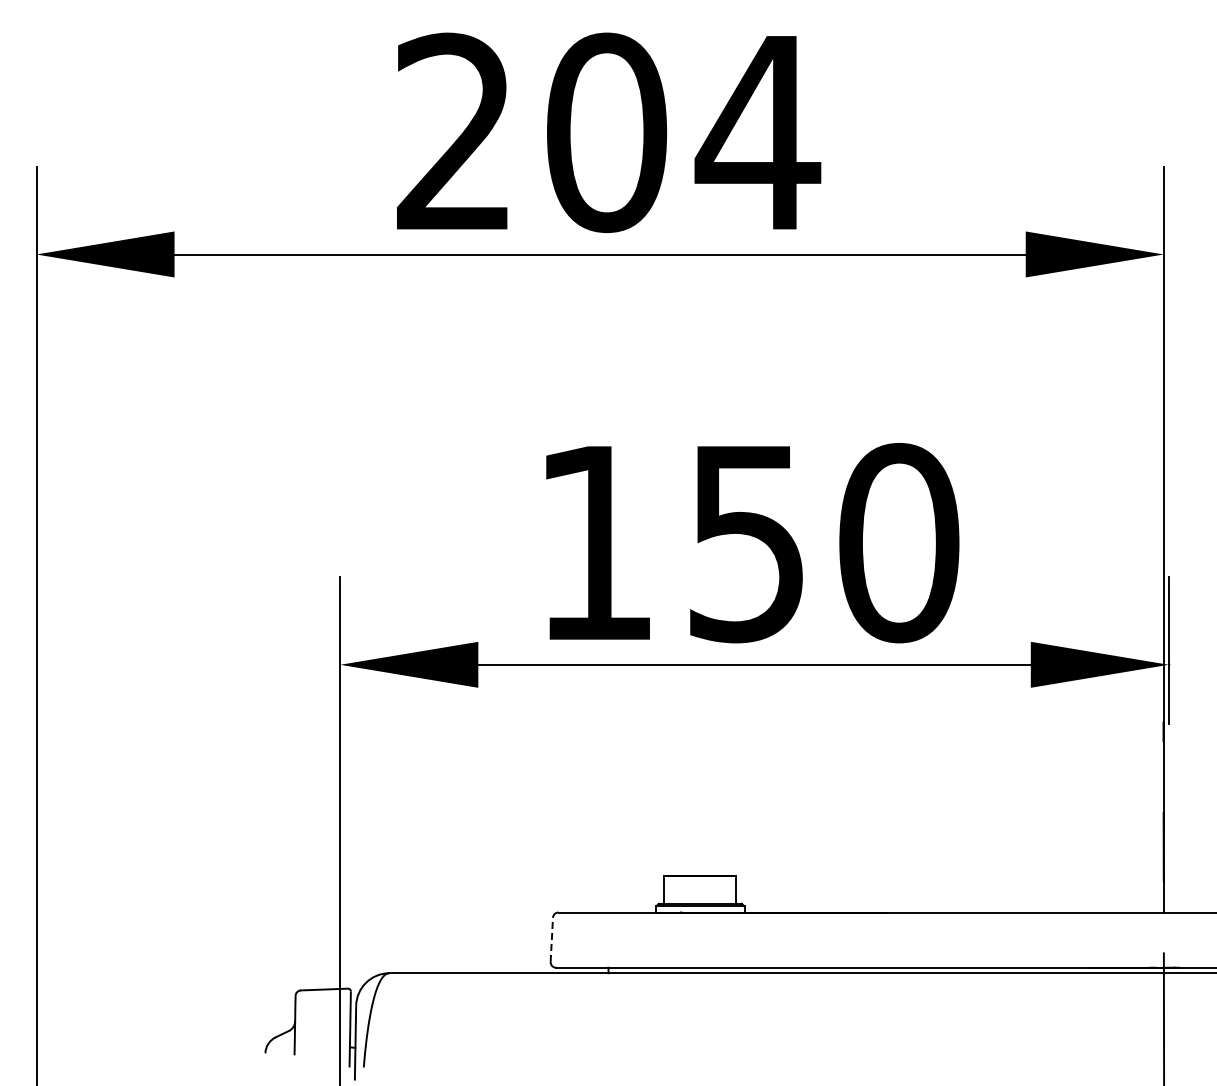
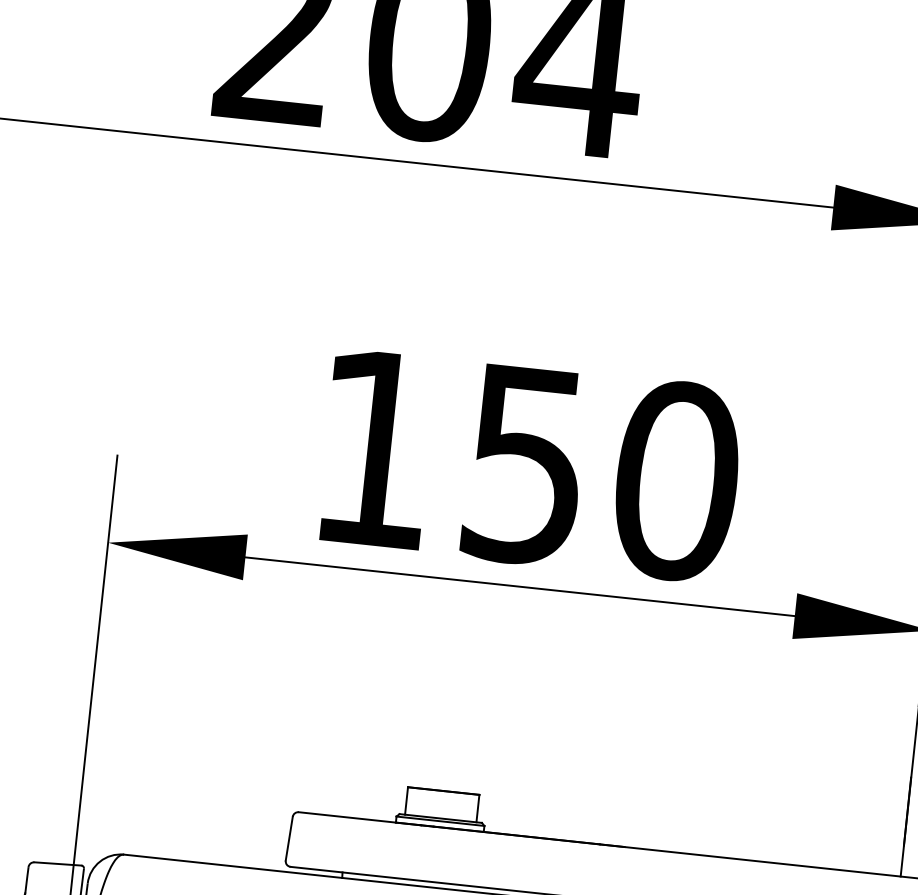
line: (551, 939) -> (288, 838), dashed -> solid

